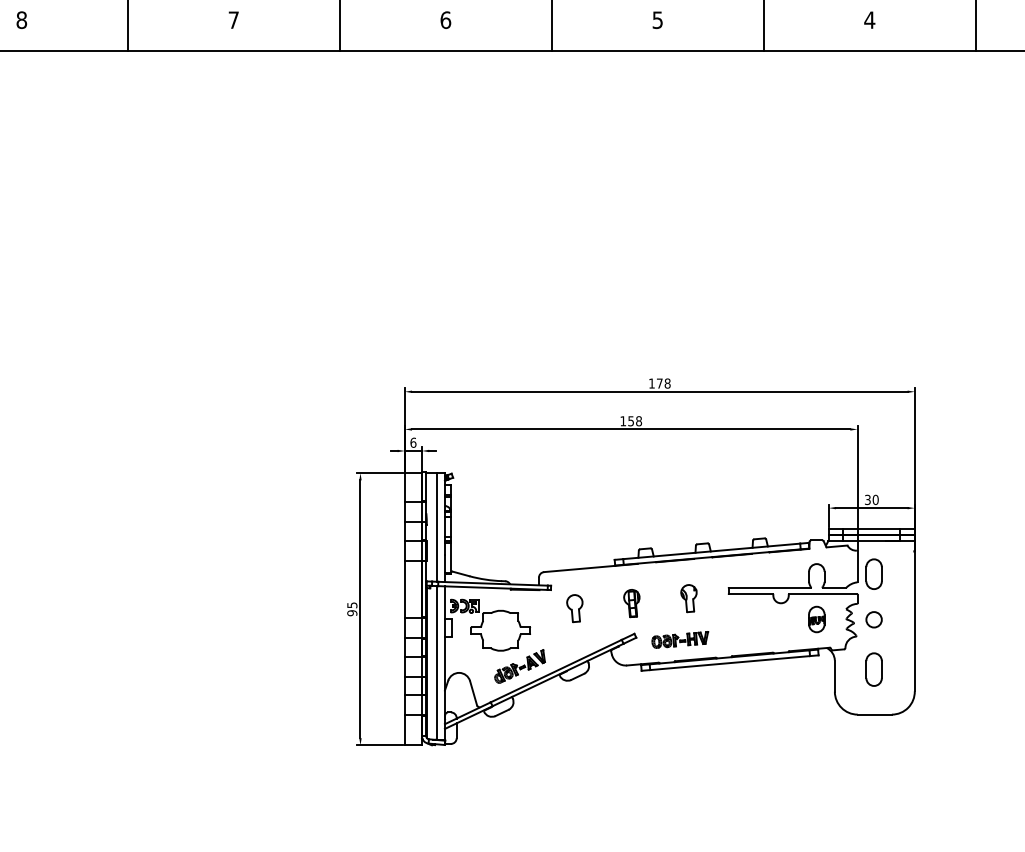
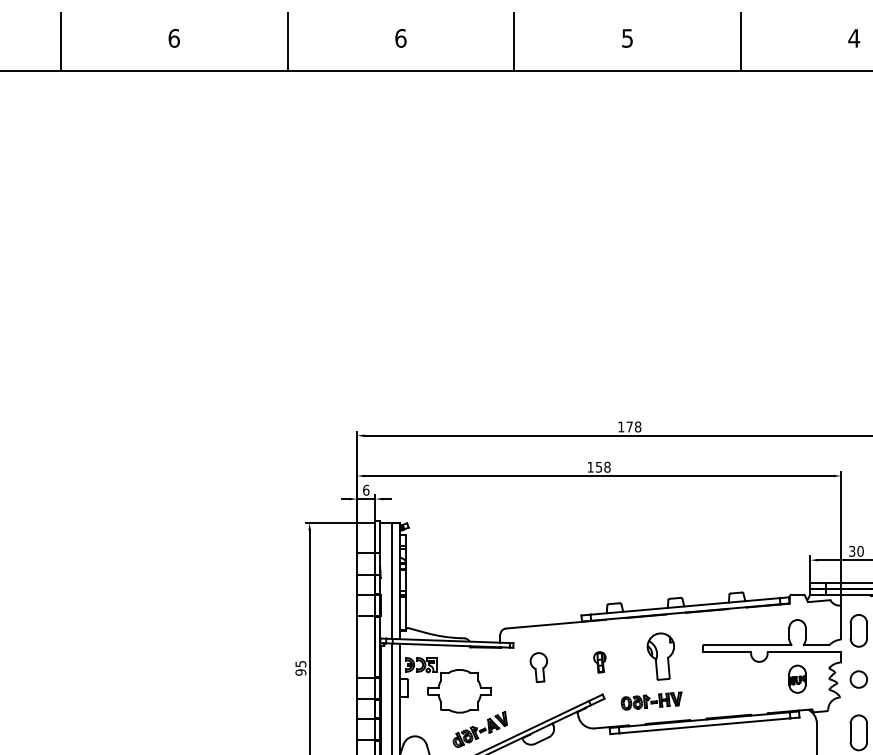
text: (233, 19) -> (173, 37), 7 -> 6
part: (688, 598) -> (660, 656), size x1.6
part: (631, 603) -> (599, 662), size x0.7

